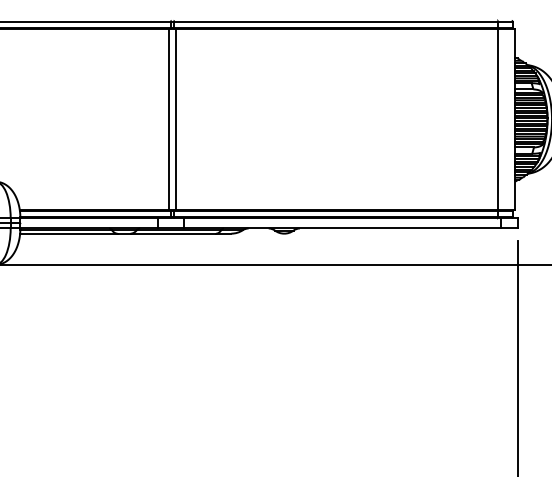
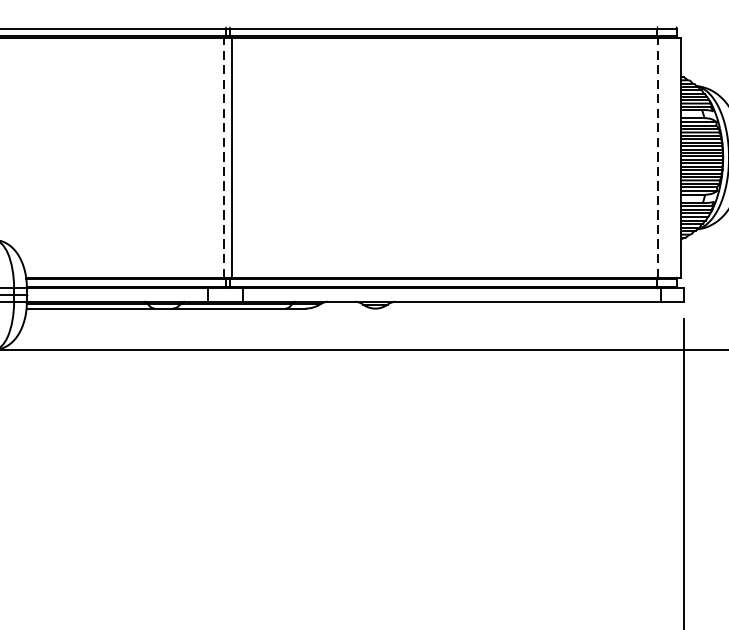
line: (169, 119) -> (223, 157), solid -> dashed
line: (498, 119) -> (658, 157), solid -> dashed

